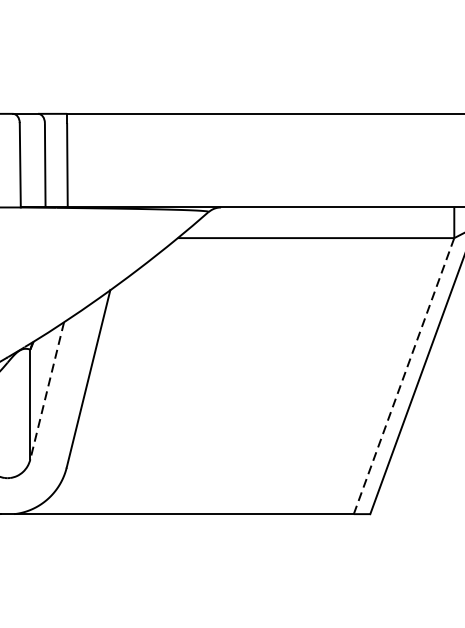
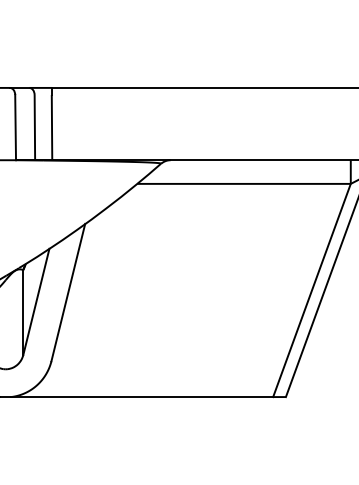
line: (403, 376) -> (311, 290), dashed -> solid
line: (47, 390) -> (36, 301), dashed -> solid

